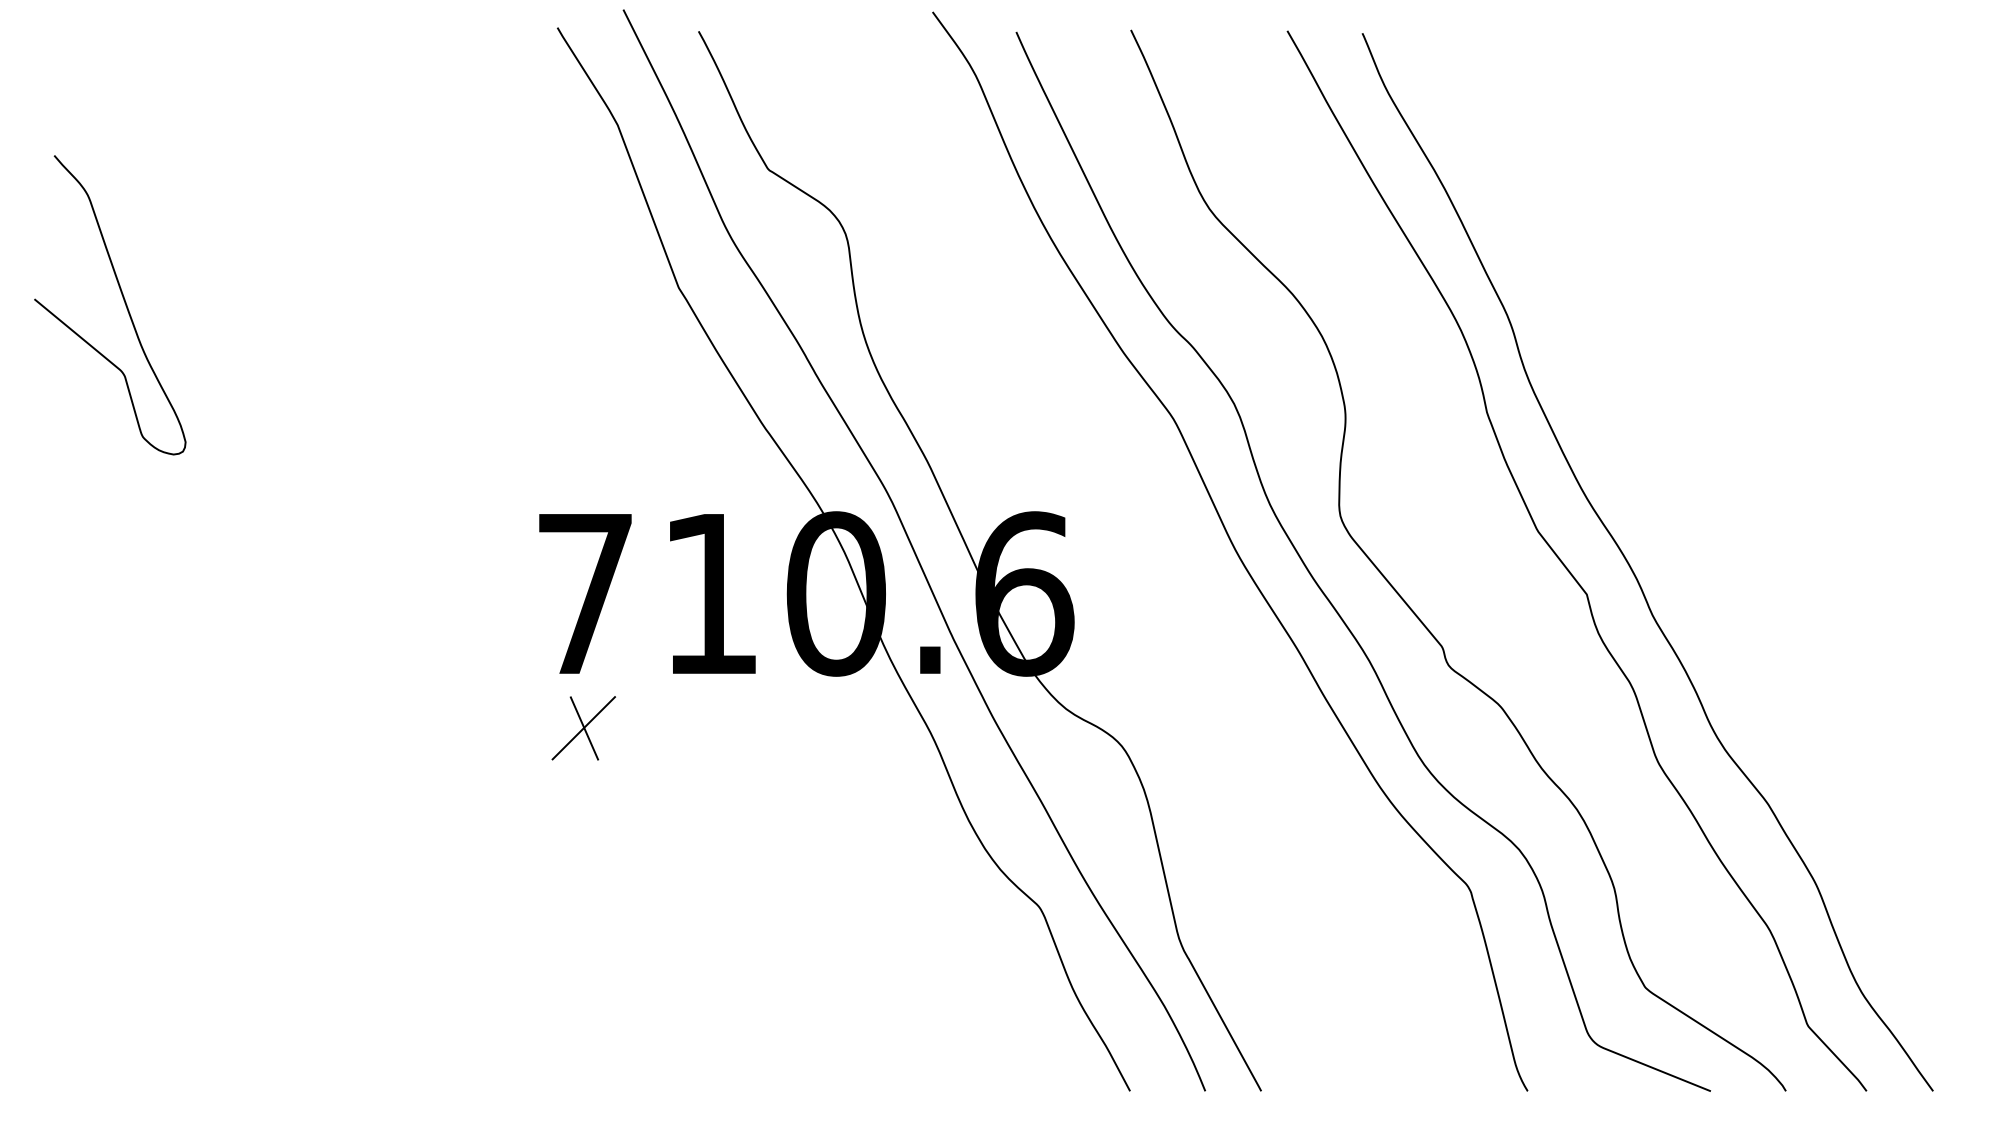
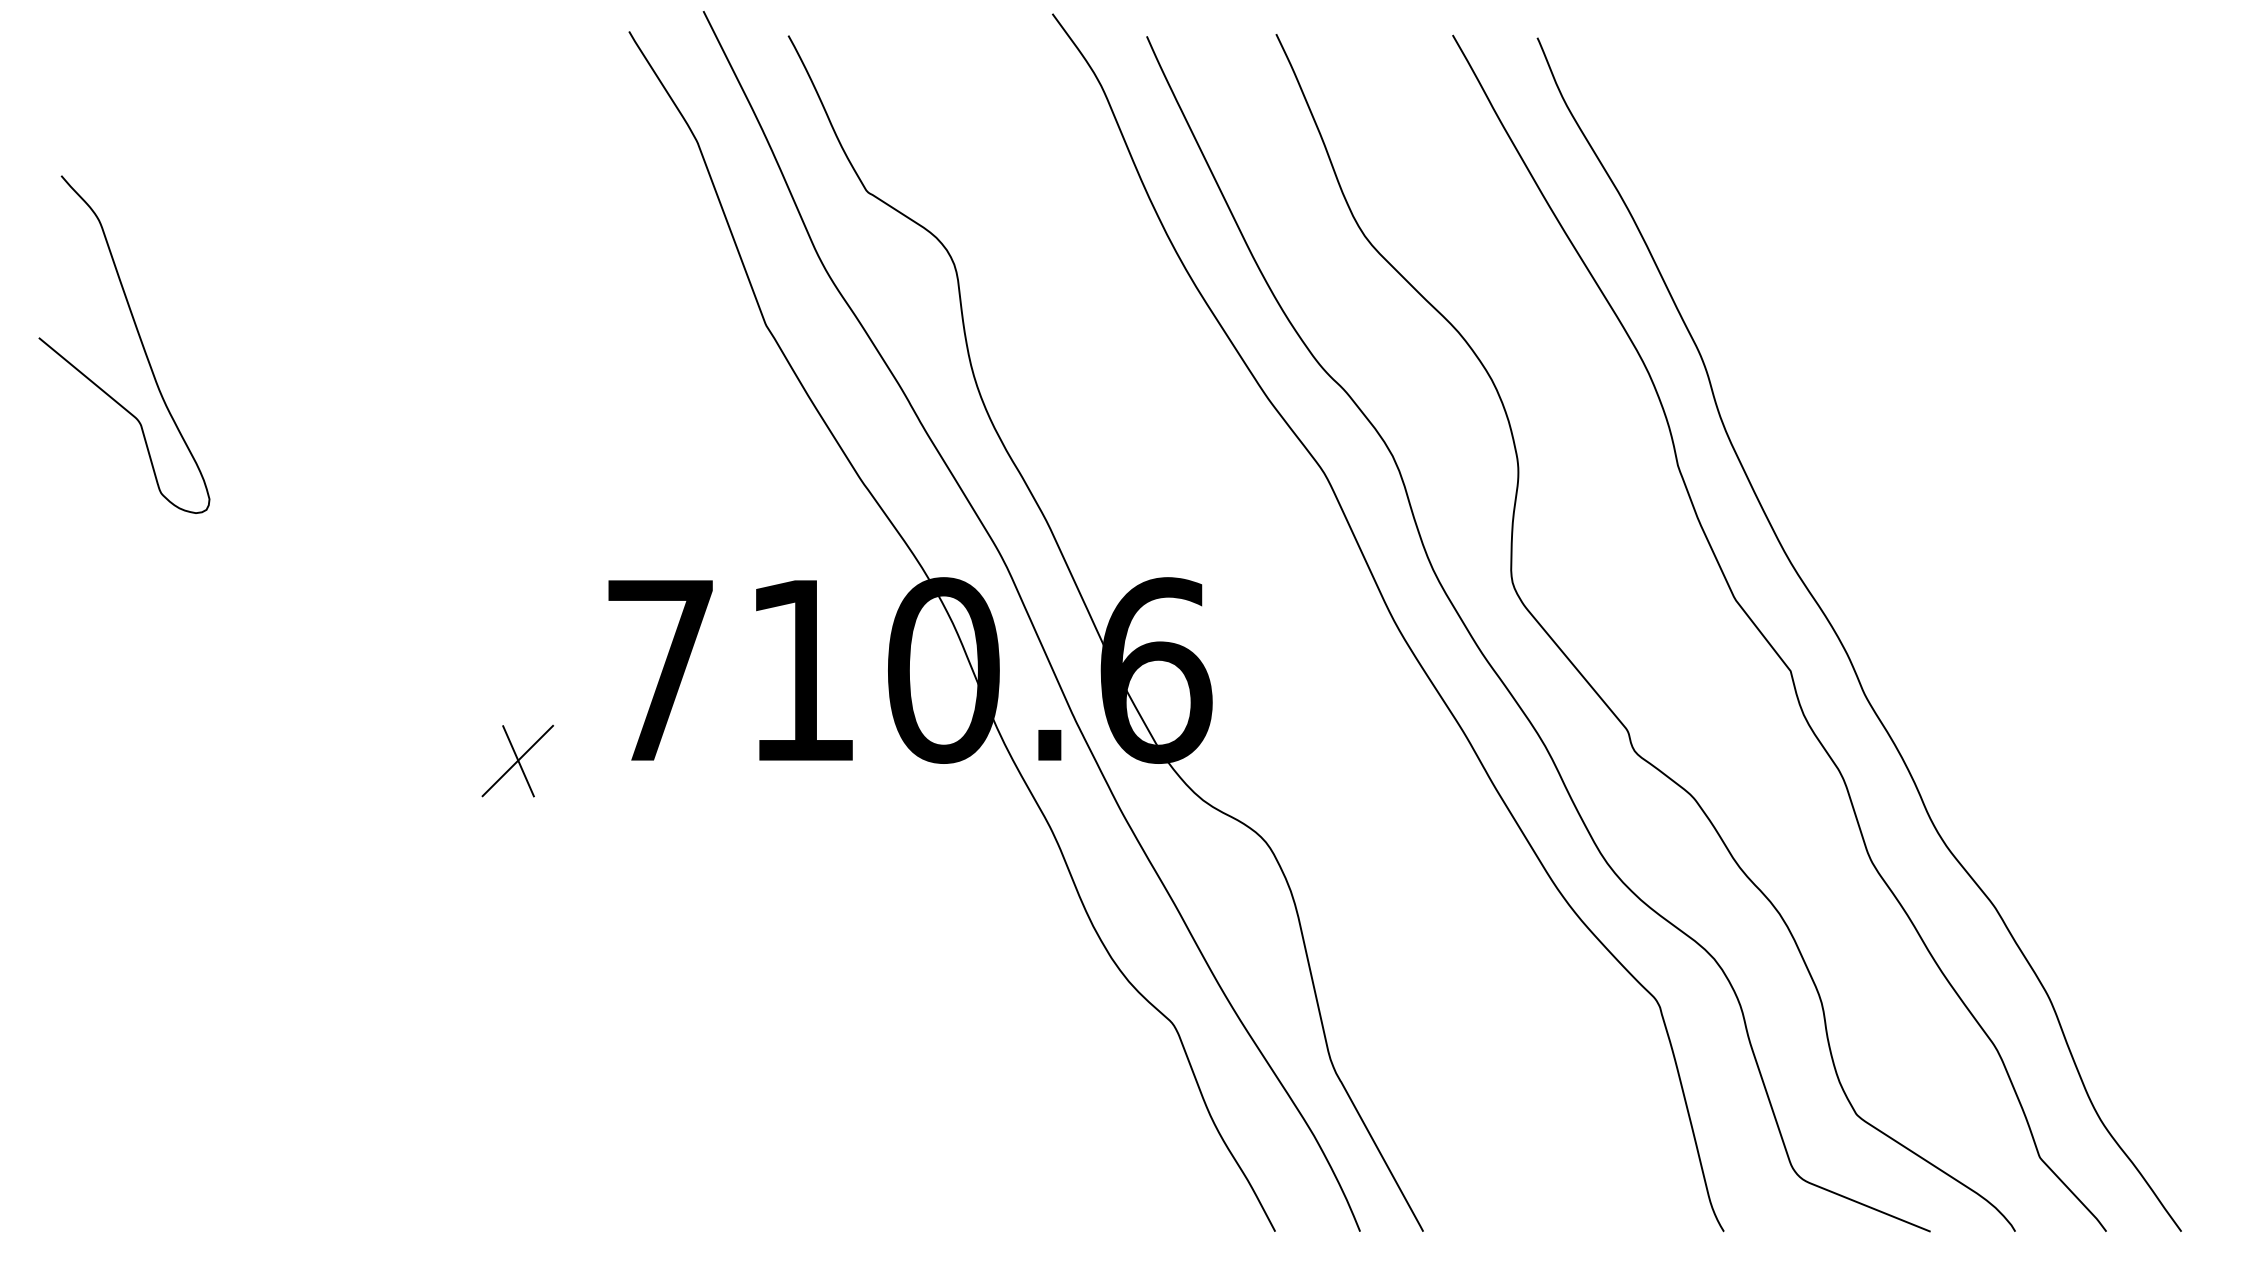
part: (583, 727) -> (517, 760), moved

